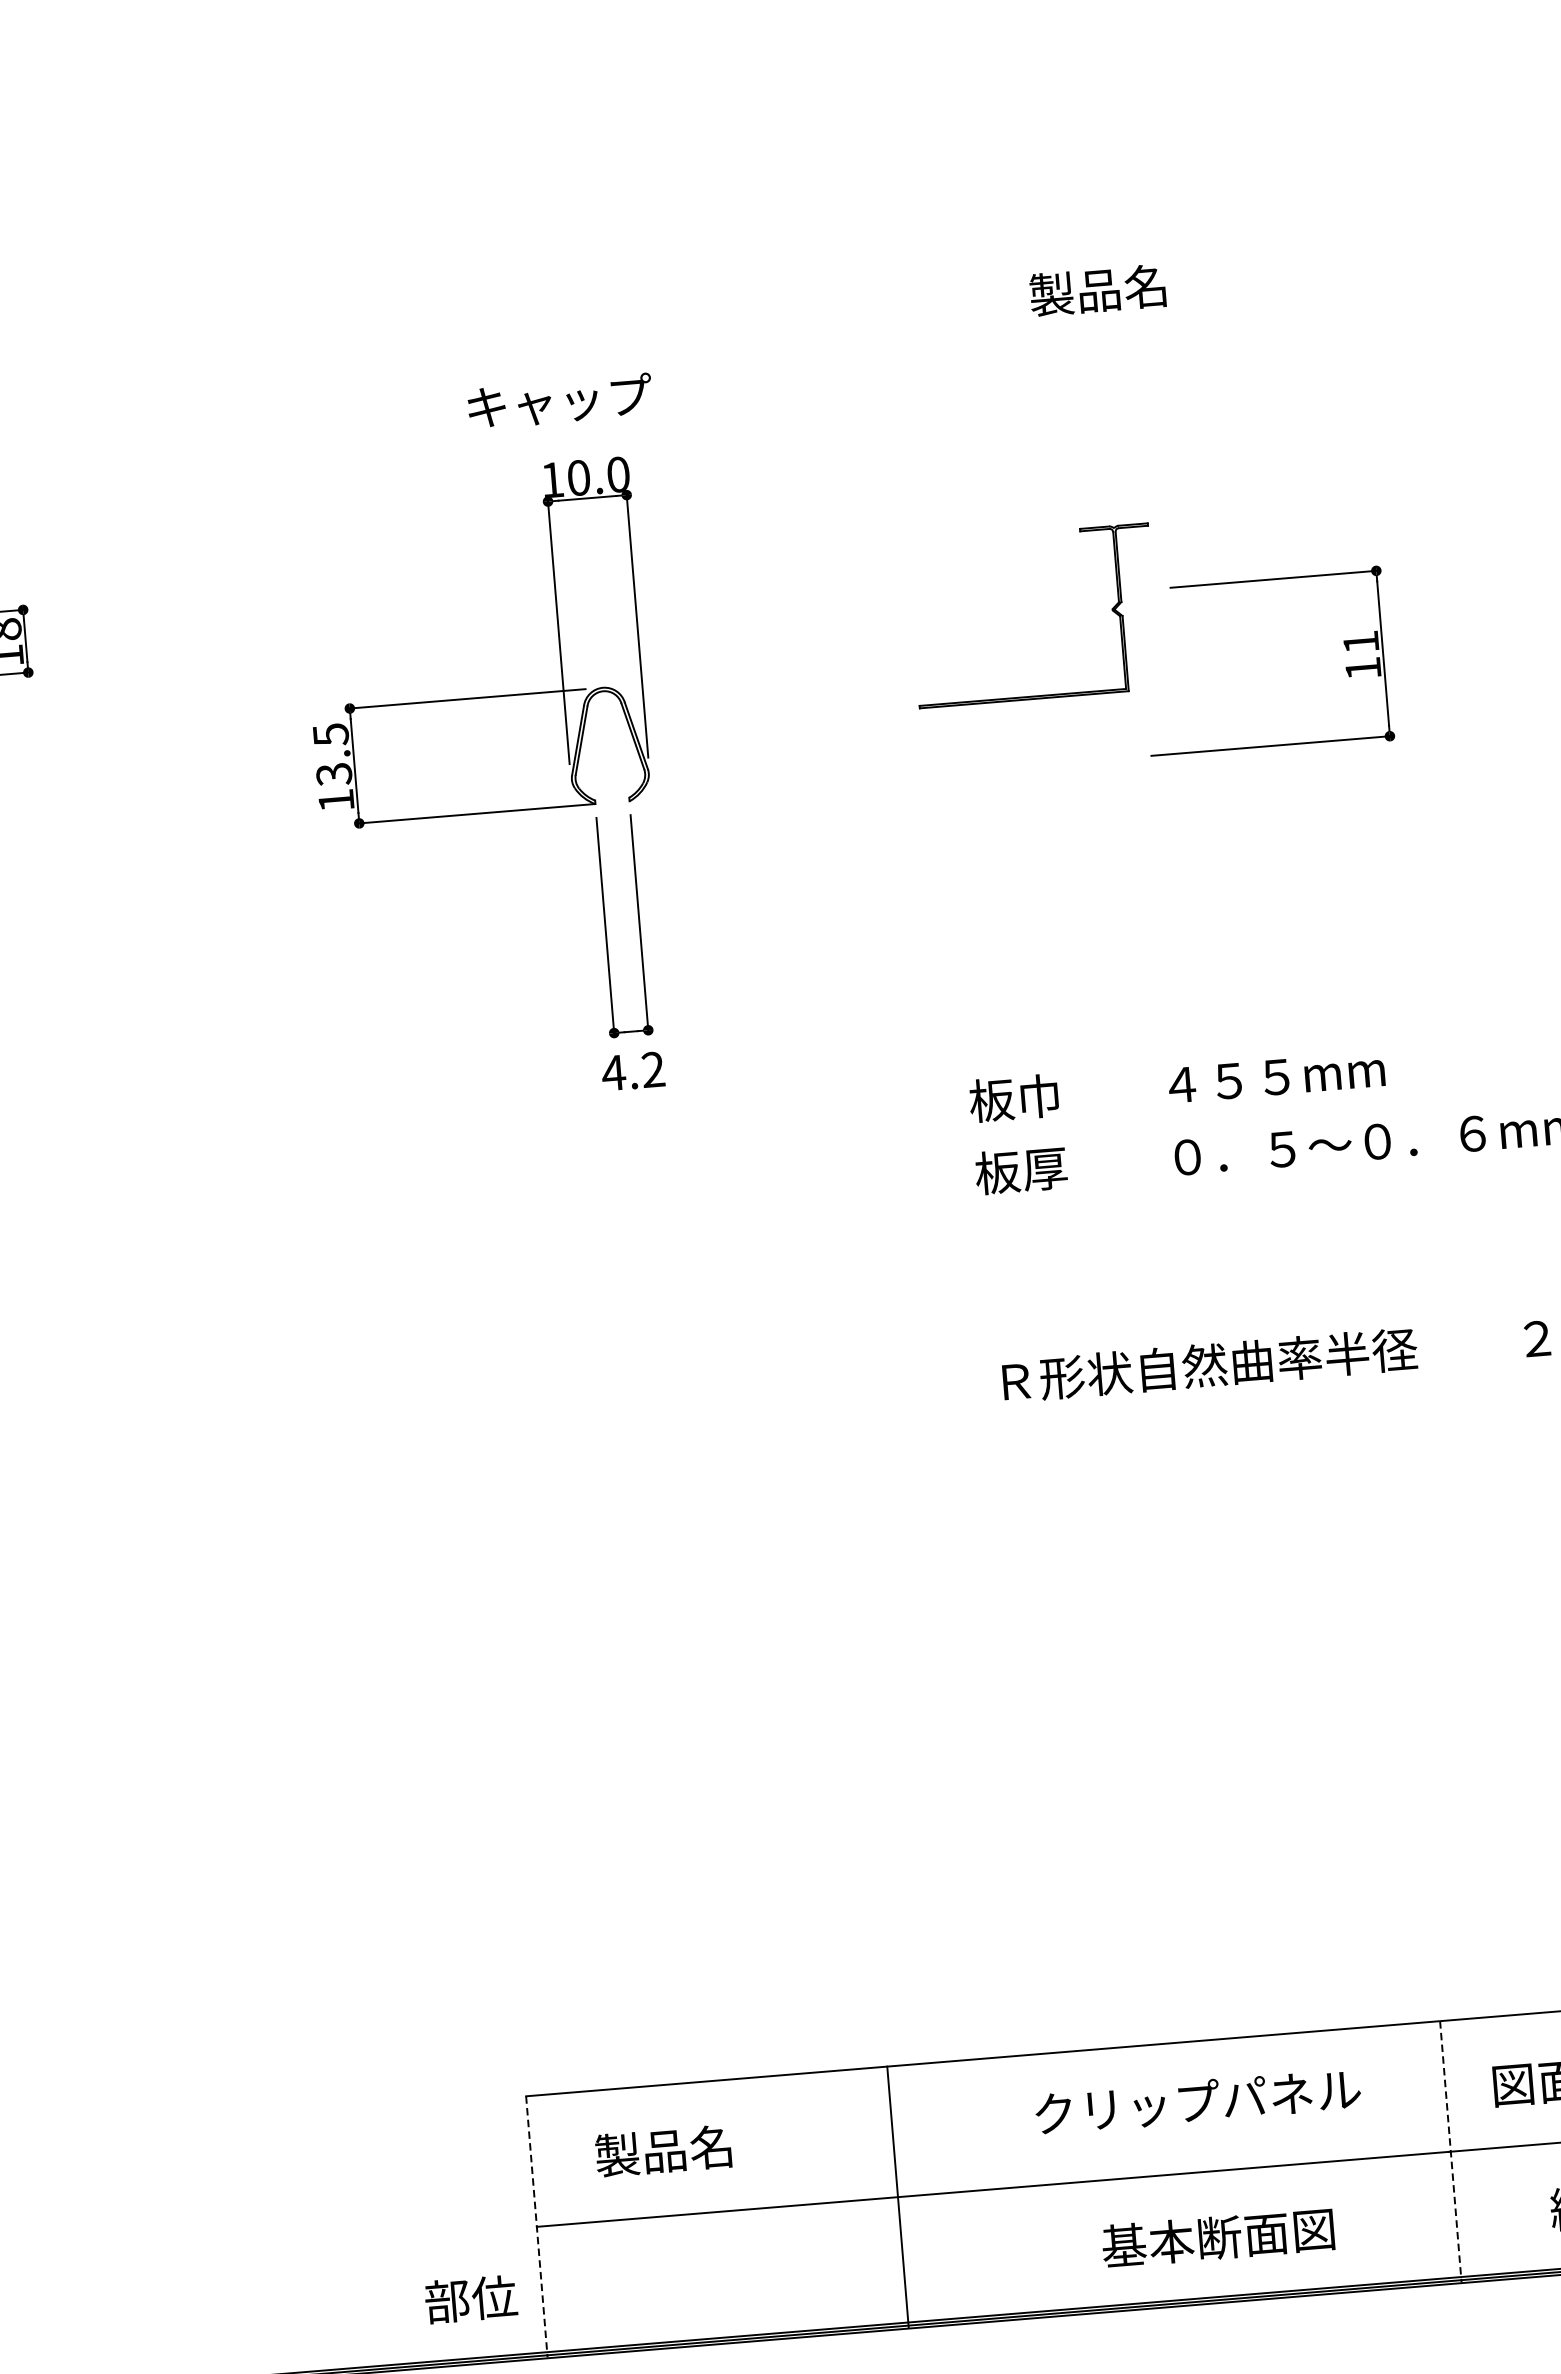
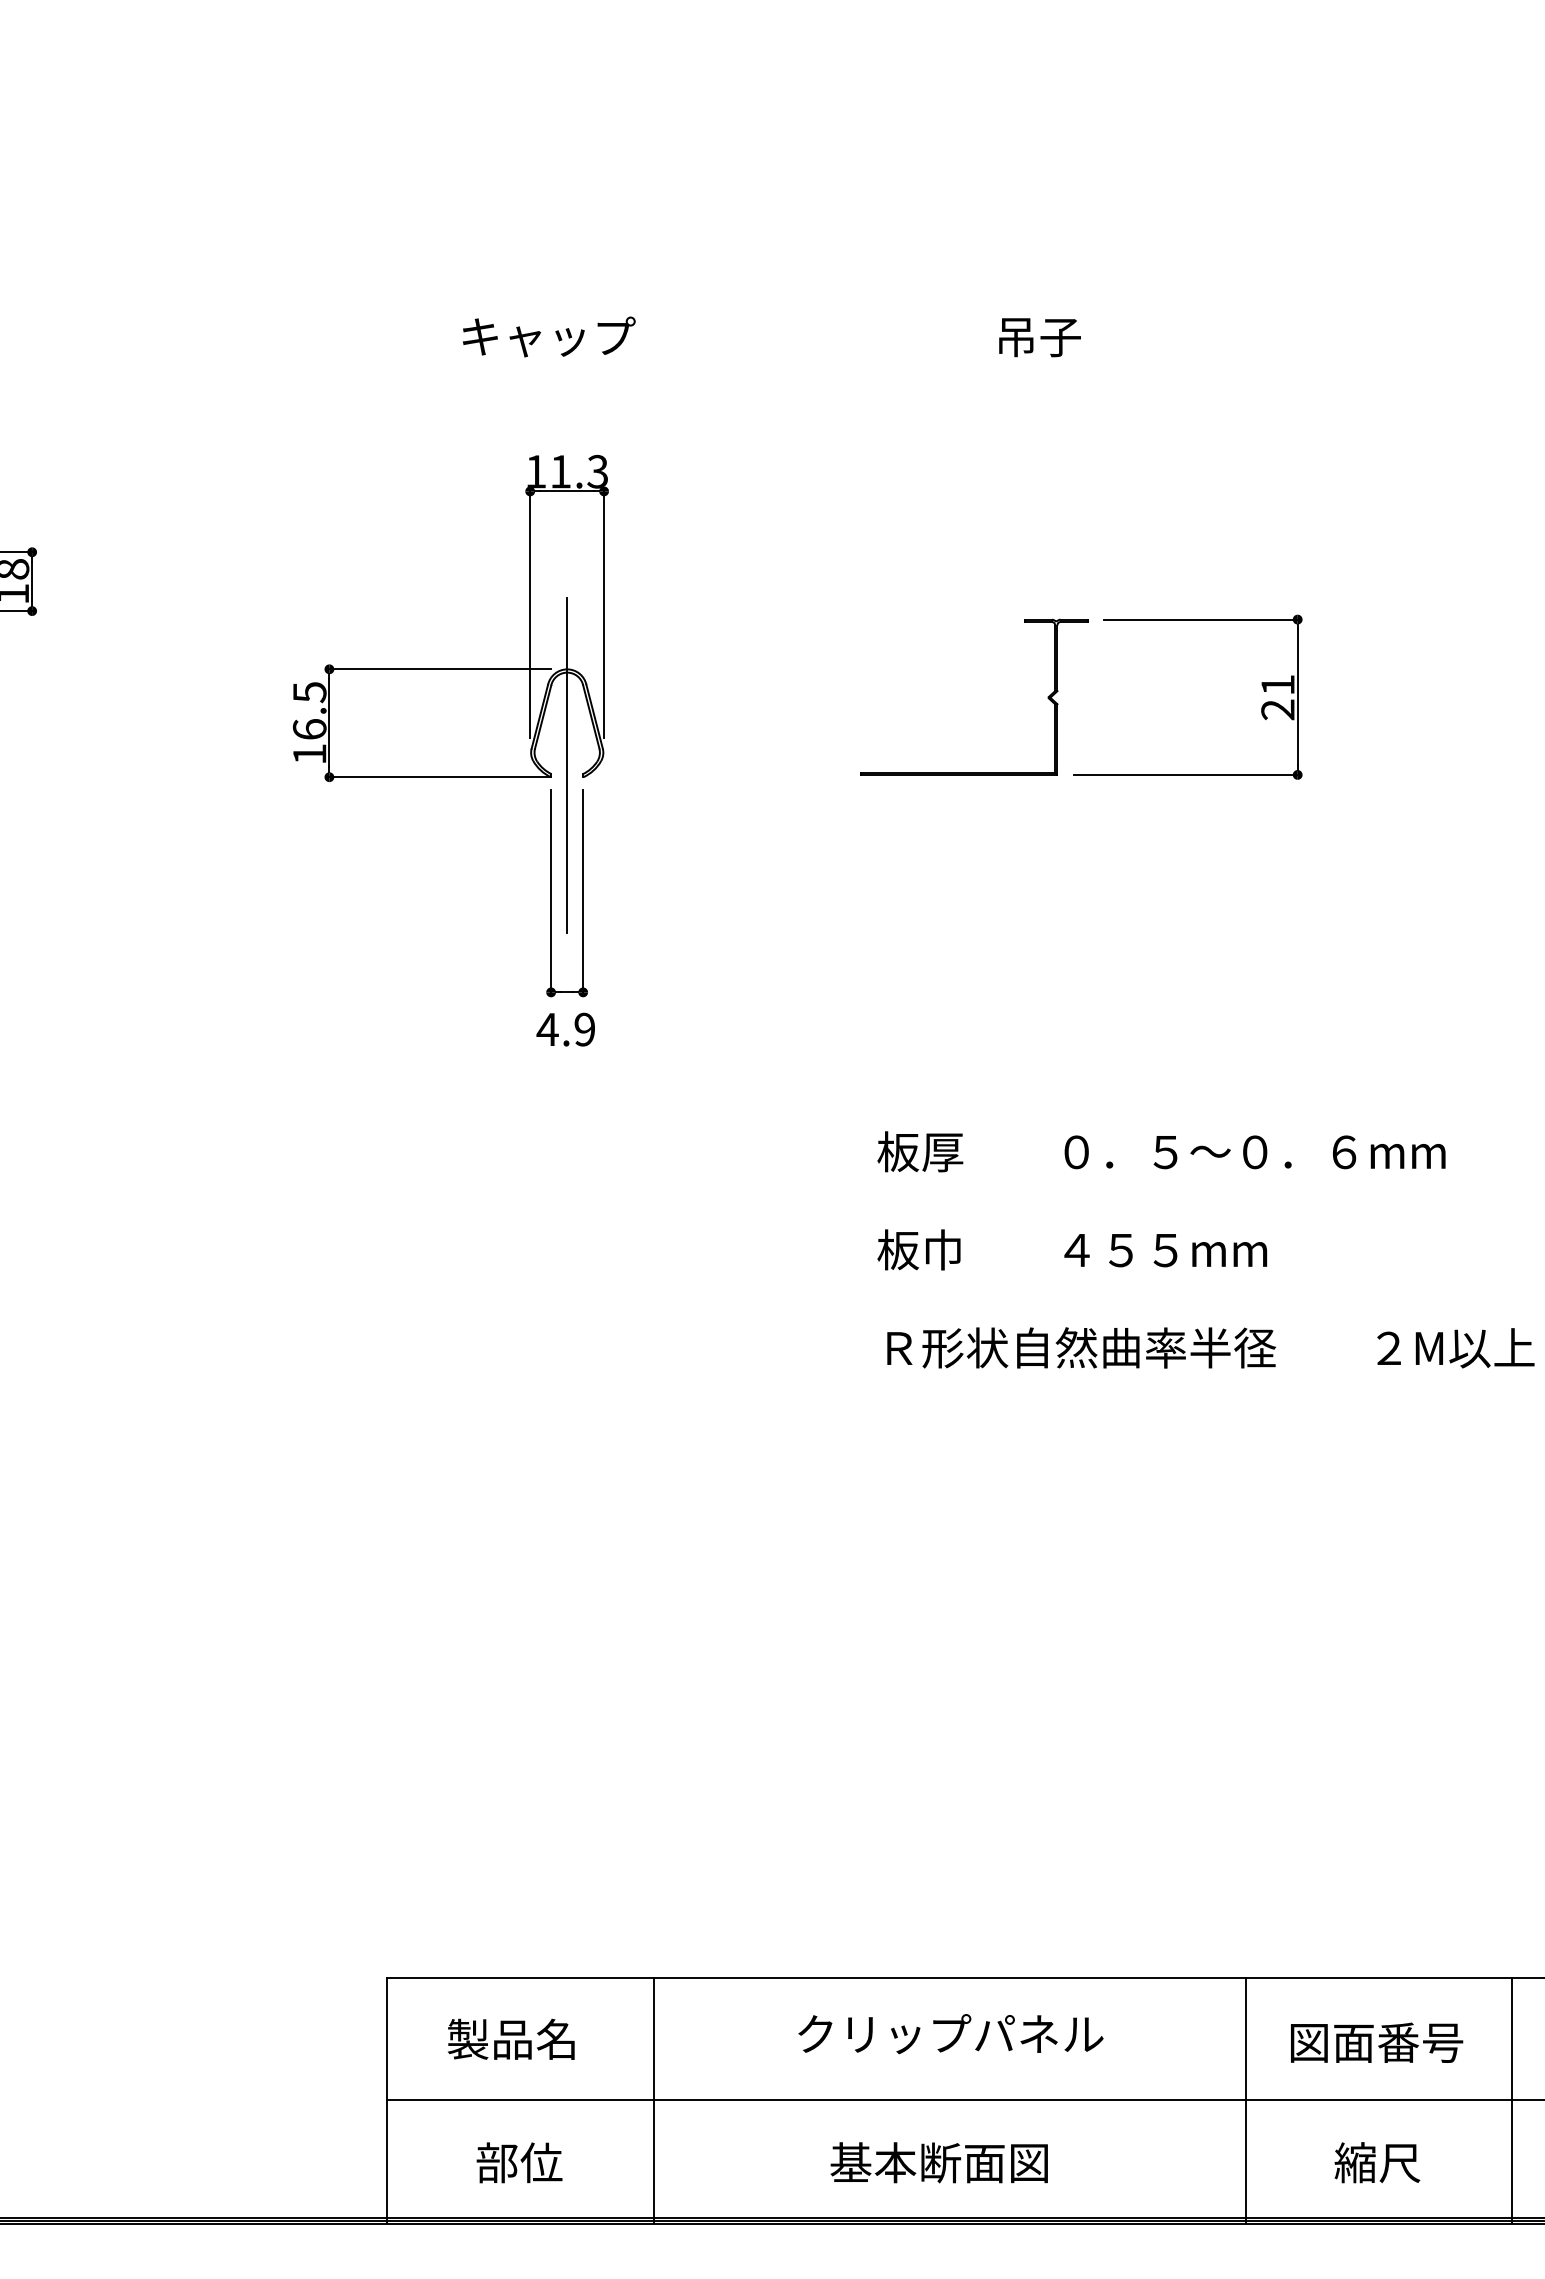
text: (1096, 290) -> (1058, 336), 製品名 -> 吊子
text: (560, 400) -> (549, 336), moved
text: (598, 476) -> (579, 471), 10.0 -> 11.3
part: (1111, 608) -> (1047, 696), moved
text: (1362, 668) -> (1277, 709), 11 -> 21
text: (333, 774) -> (309, 729), 13.5 -> 16.5
line: (611, 790) -> (567, 765), added
text: (652, 1069) -> (584, 1029), 4.2 -> 4.9
text: (1177, 1084) -> (1072, 1249), moved
text: (1197, 2102) -> (950, 2034), moved
line: (1450, 2152) -> (1245, 2100), dashed -> solid
line: (897, 2196) -> (653, 2099), moved
line: (536, 2227) -> (387, 2100), dashed -> solid
text: (1217, 2237) -> (938, 2162), moved
text: (471, 2298) -> (519, 2162), moved

